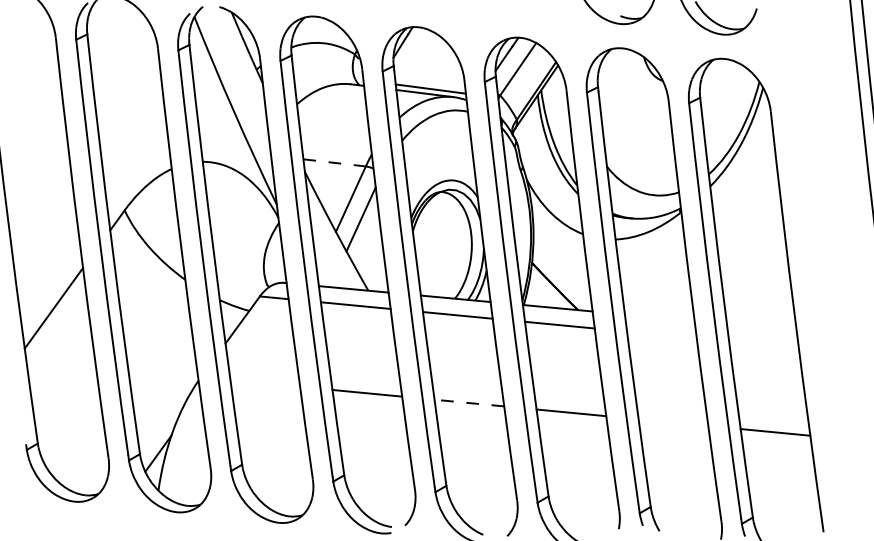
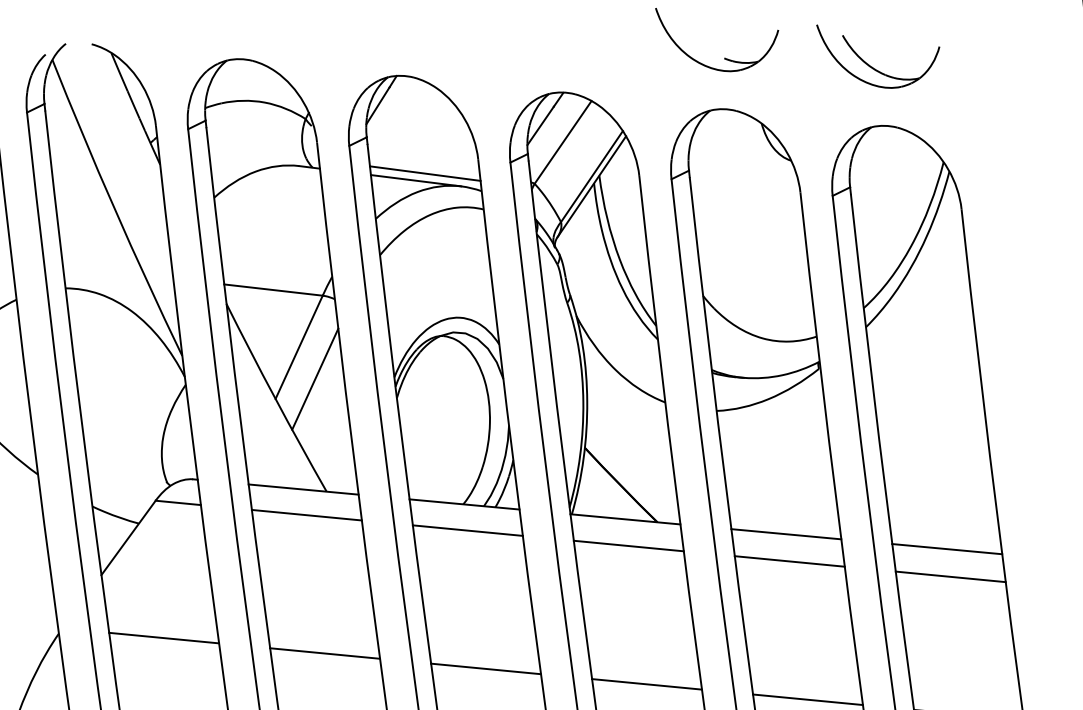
line: (335, 162) -> (274, 289), dashed -> solid
line: (659, 317) -> (785, 533), added
line: (761, 326) -> (946, 548), added
line: (661, 334) -> (789, 560), added
line: (763, 344) -> (949, 576), added
line: (265, 383) -> (164, 638), added
line: (469, 403) -> (486, 669), dashed -> solid
line: (673, 422) -> (808, 699), added

